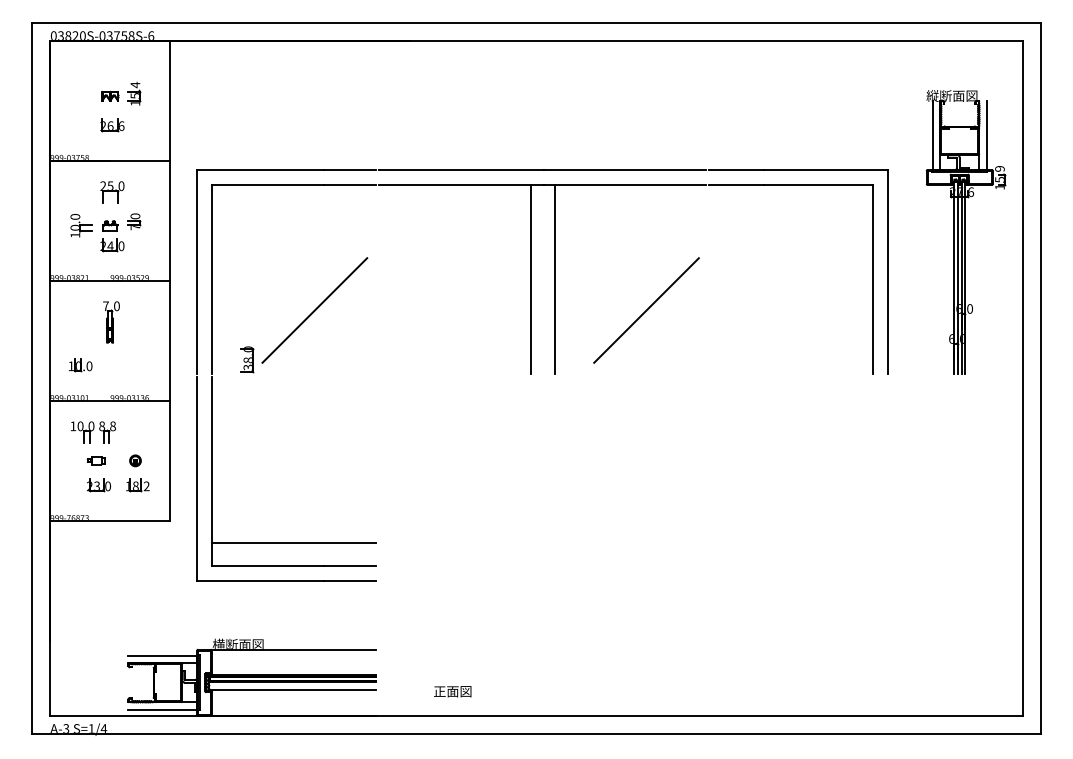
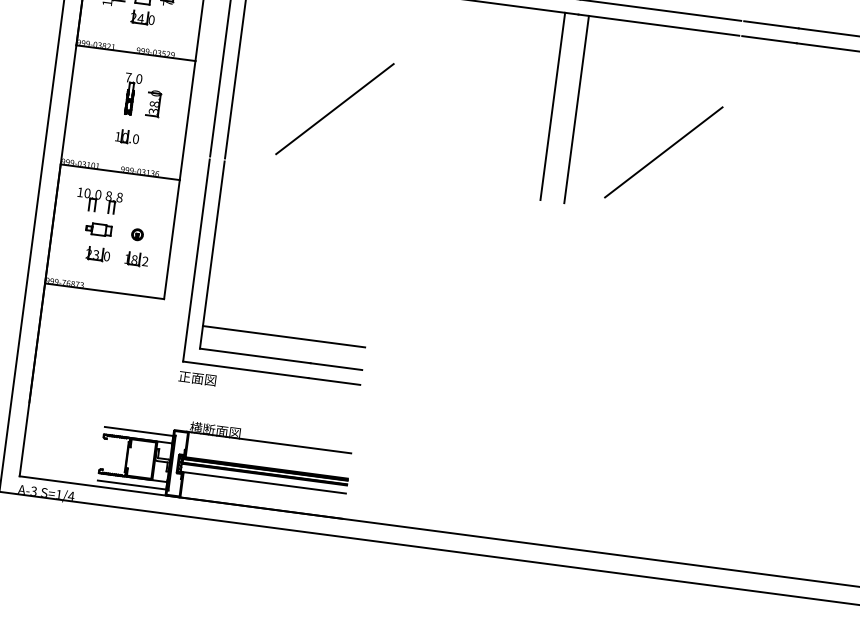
part: (247, 359) -> (153, 103), moved
part: (80, 365) -> (127, 137), moved
part: (96, 460) -> (98, 229), size x1.43
text: (452, 691) -> (197, 378), moved

